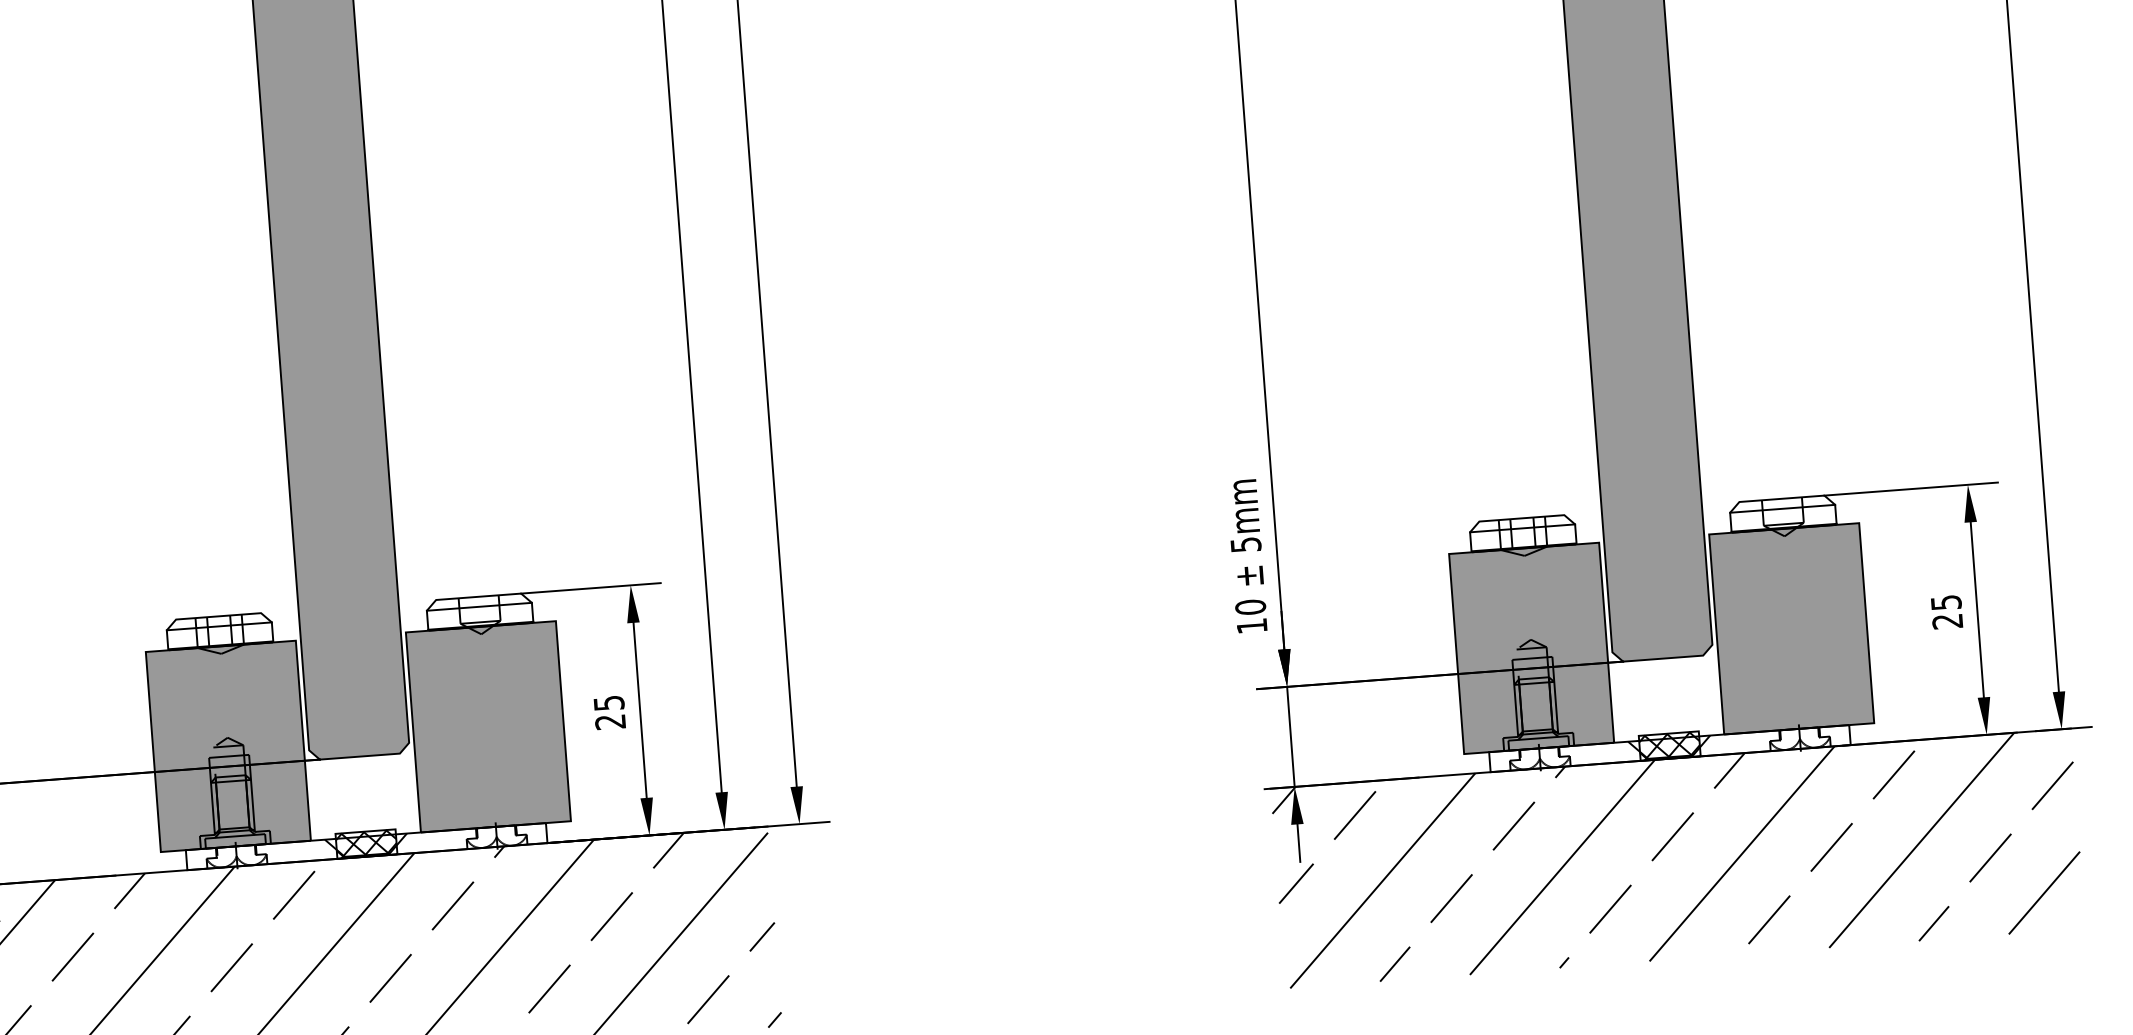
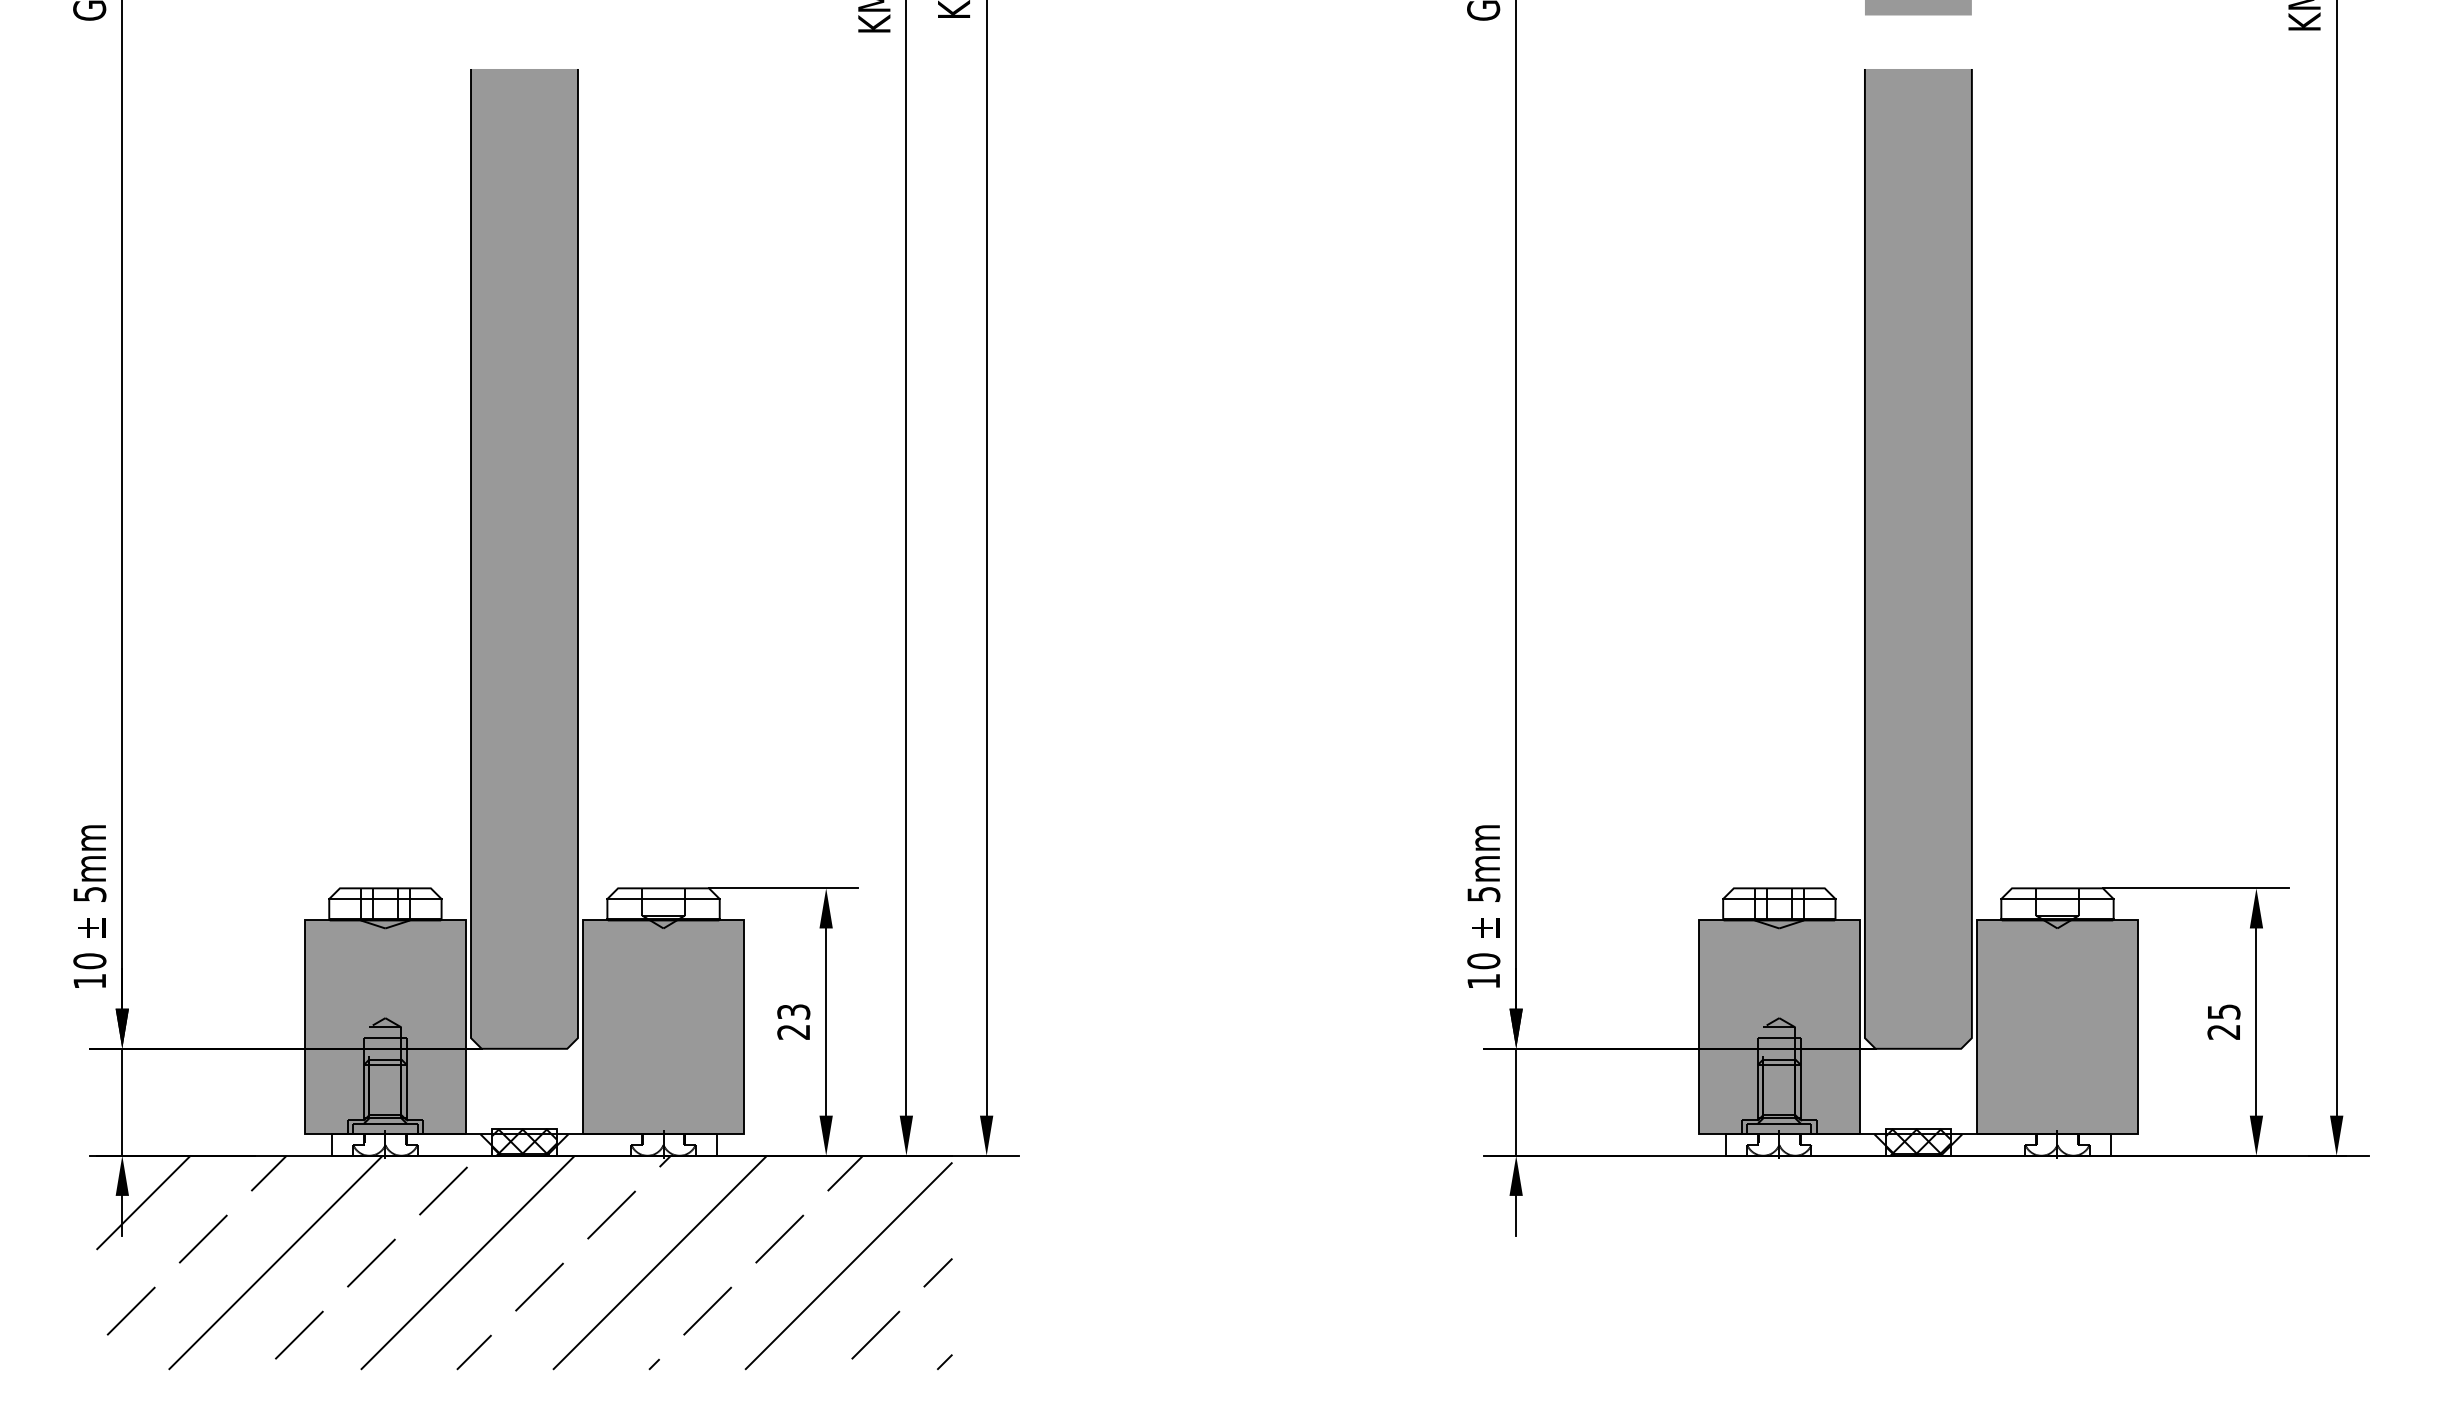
text: (608, 702) -> (793, 1011), 25 -> 23
hatch: (1678, 858) -> (1918, 1262), removed

